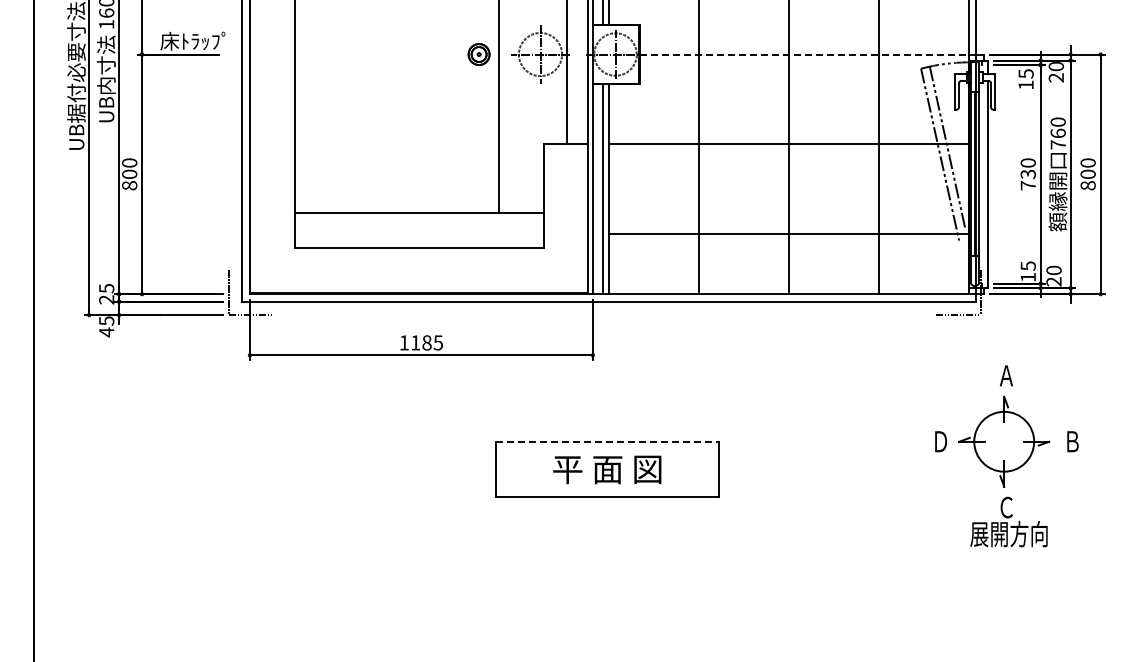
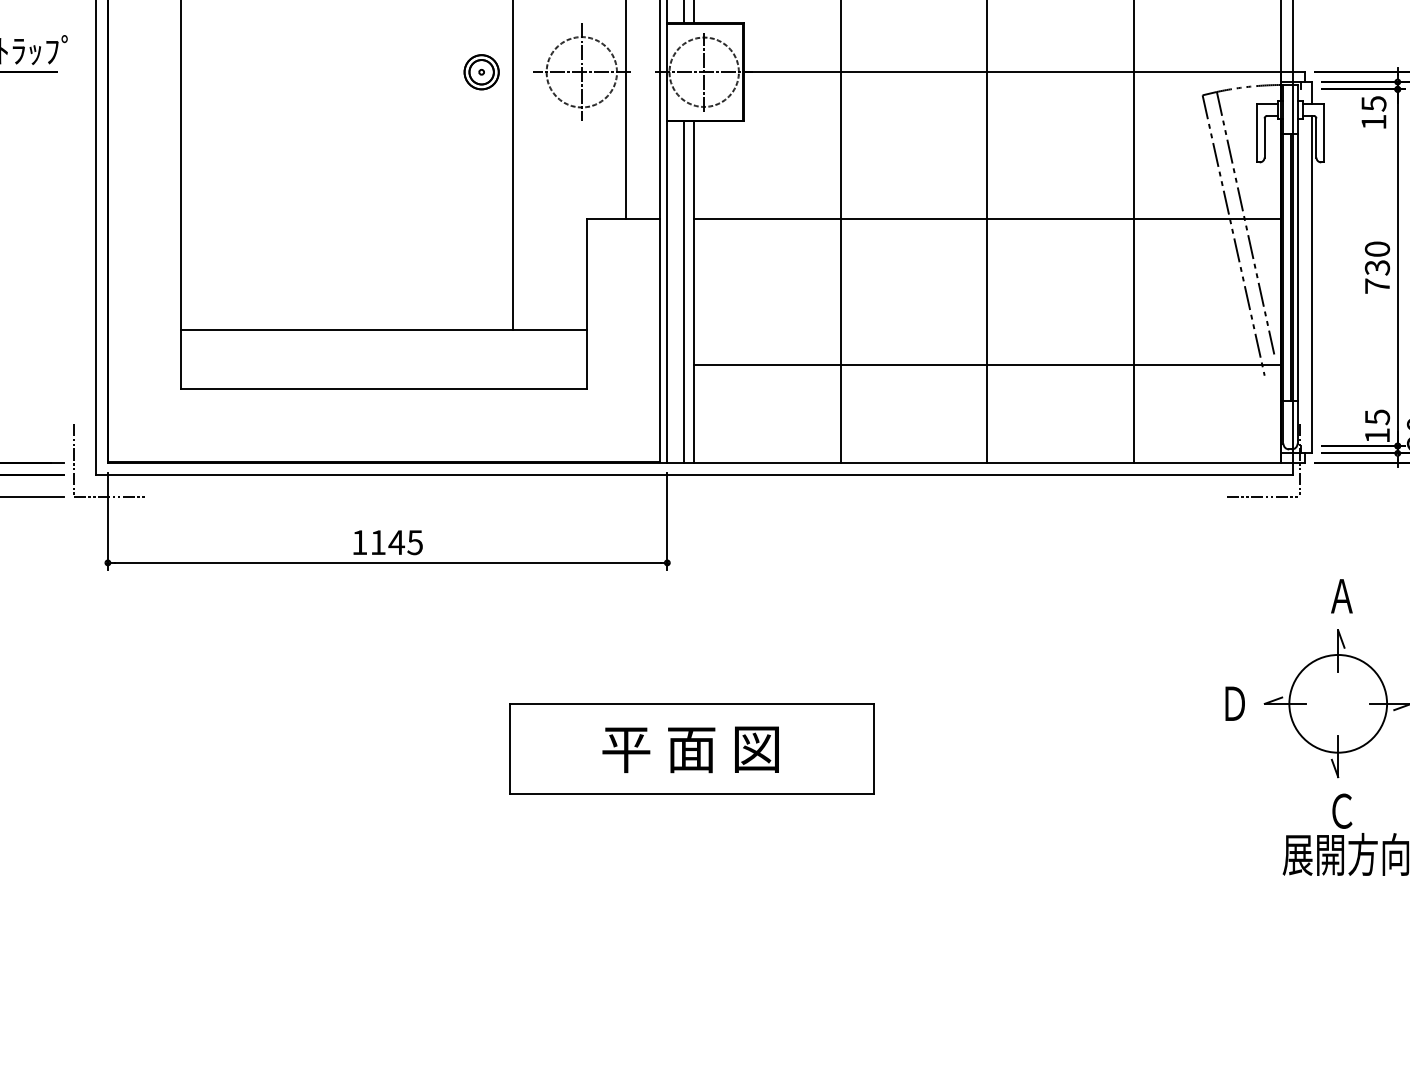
line: (804, 54) -> (1012, 72), dashed -> solid
text: (426, 342) -> (395, 541), 1185 -> 1145
line: (607, 442) -> (691, 705), dashed -> solid

